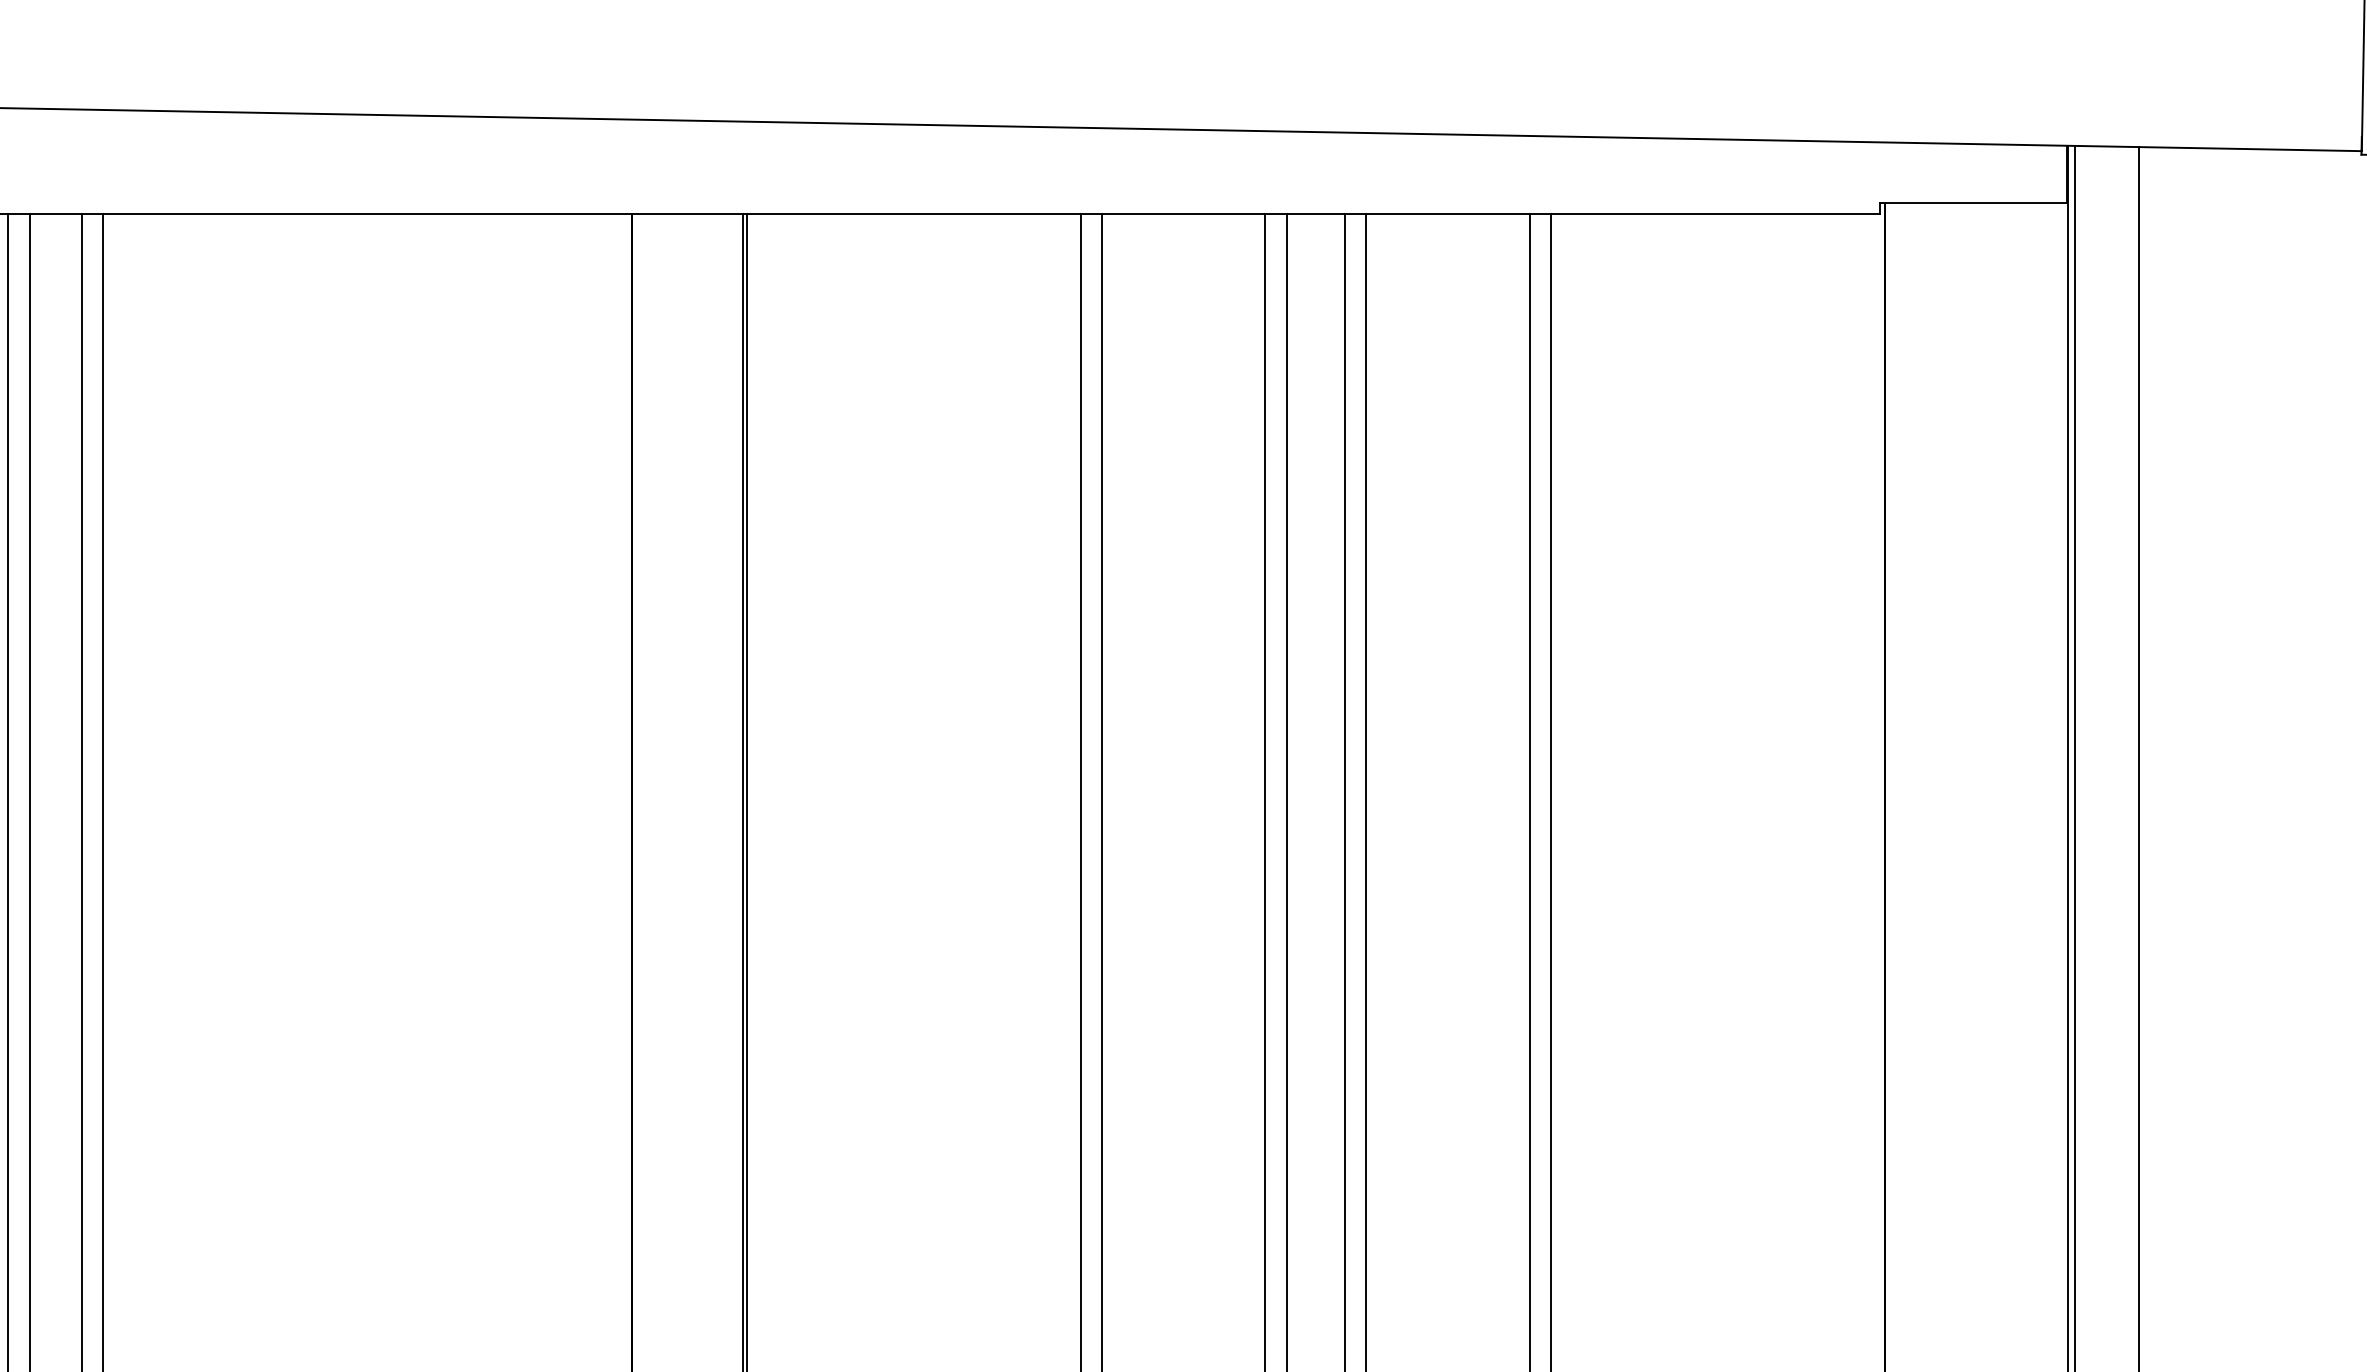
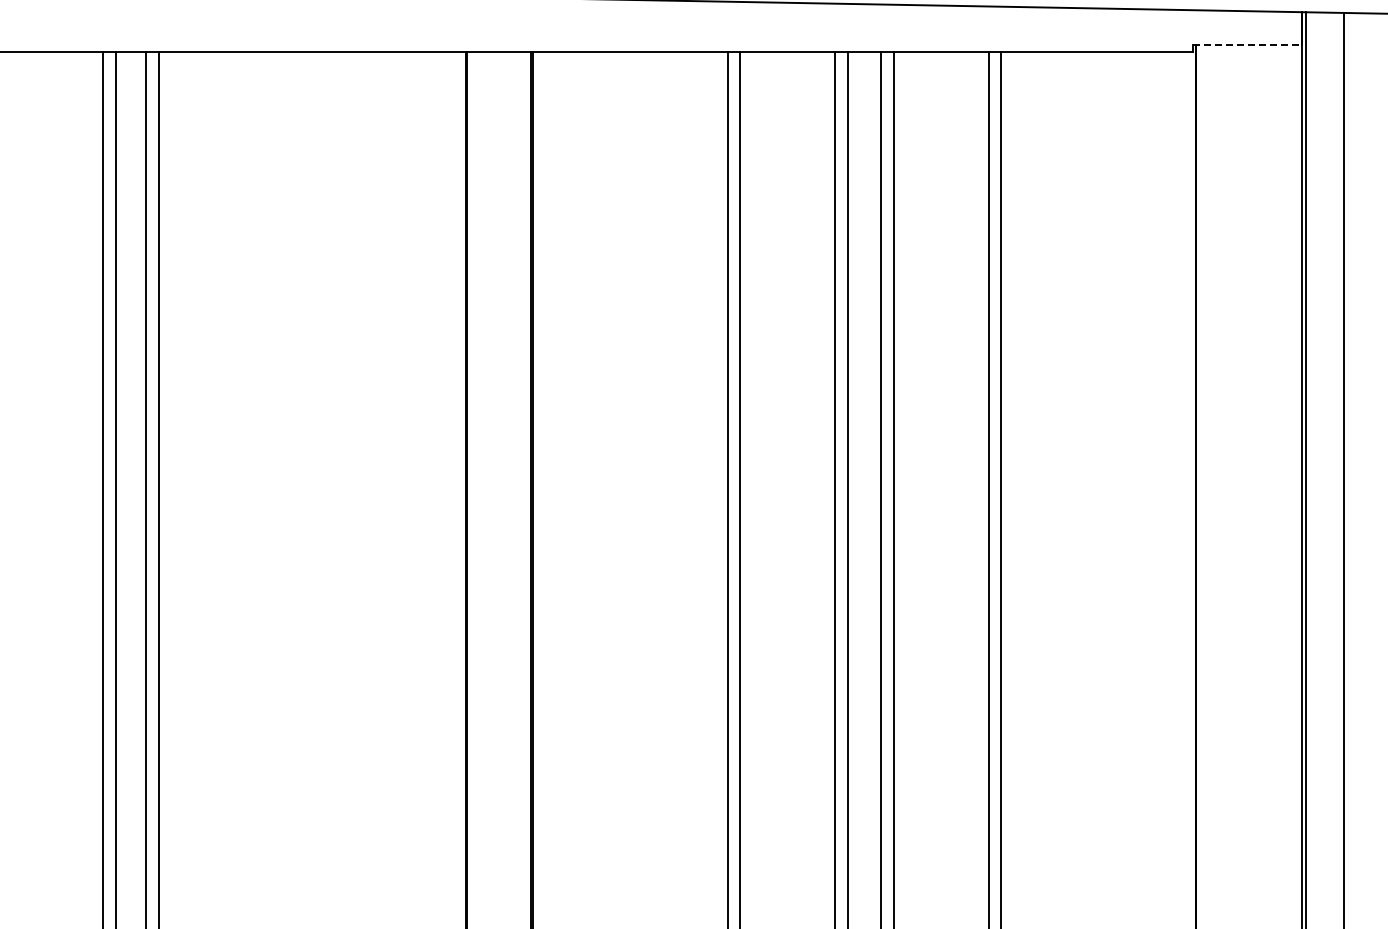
line: (1973, 202) -> (1247, 45), solid -> dashed

